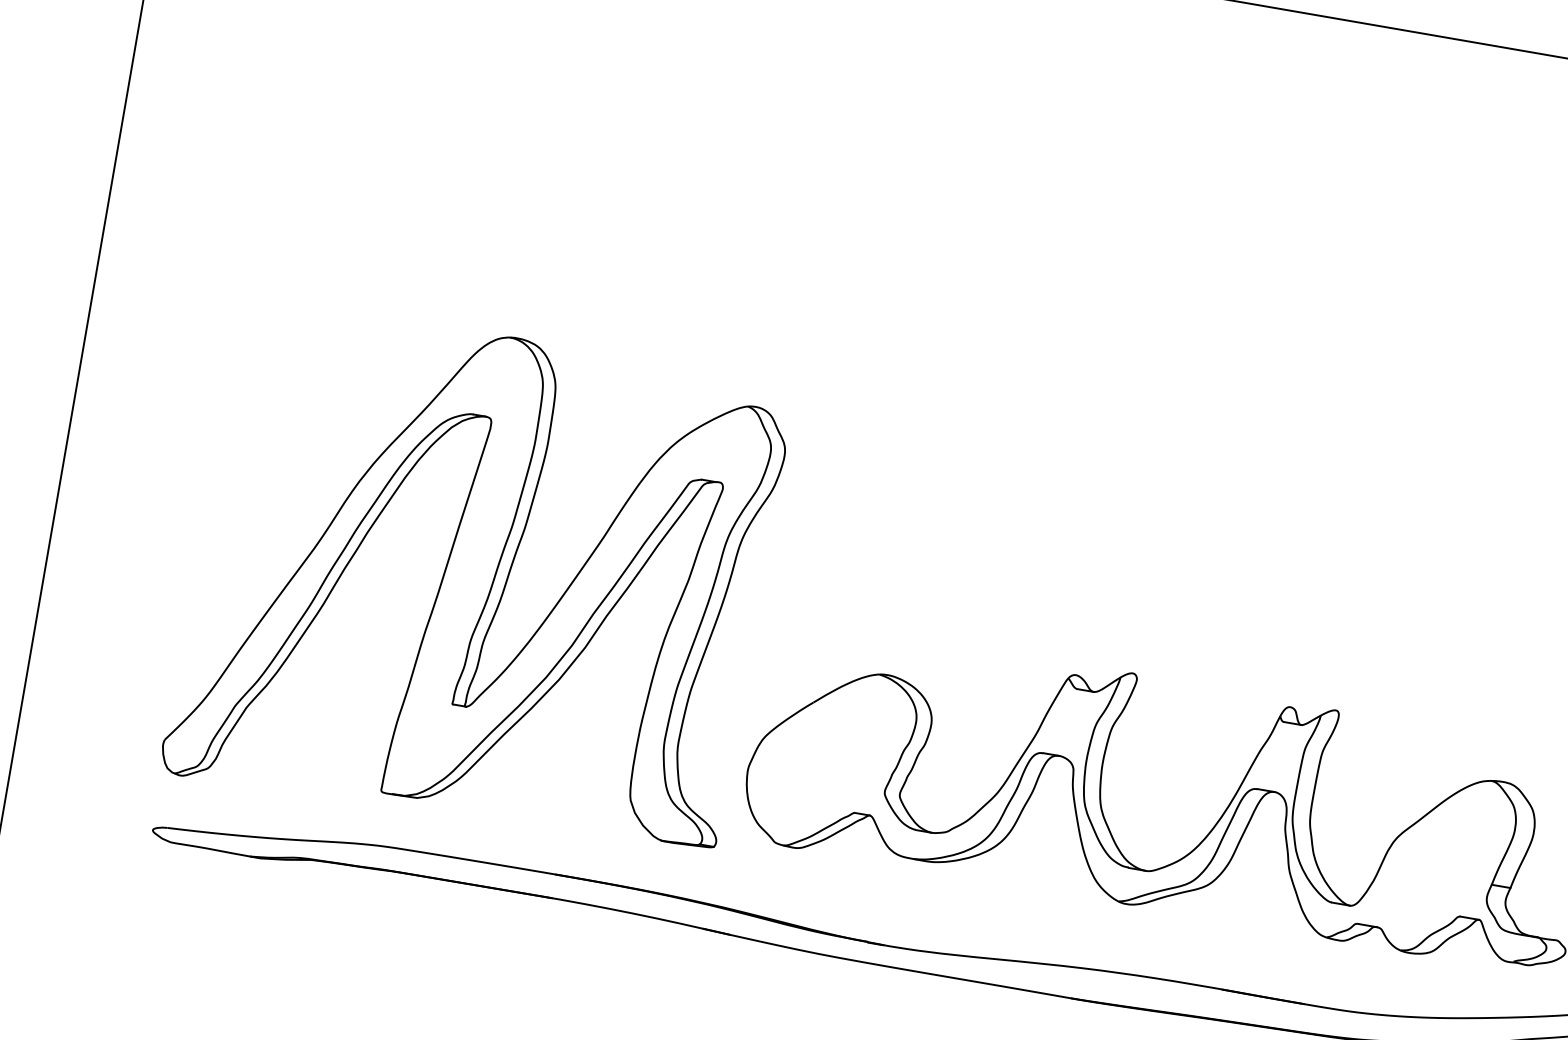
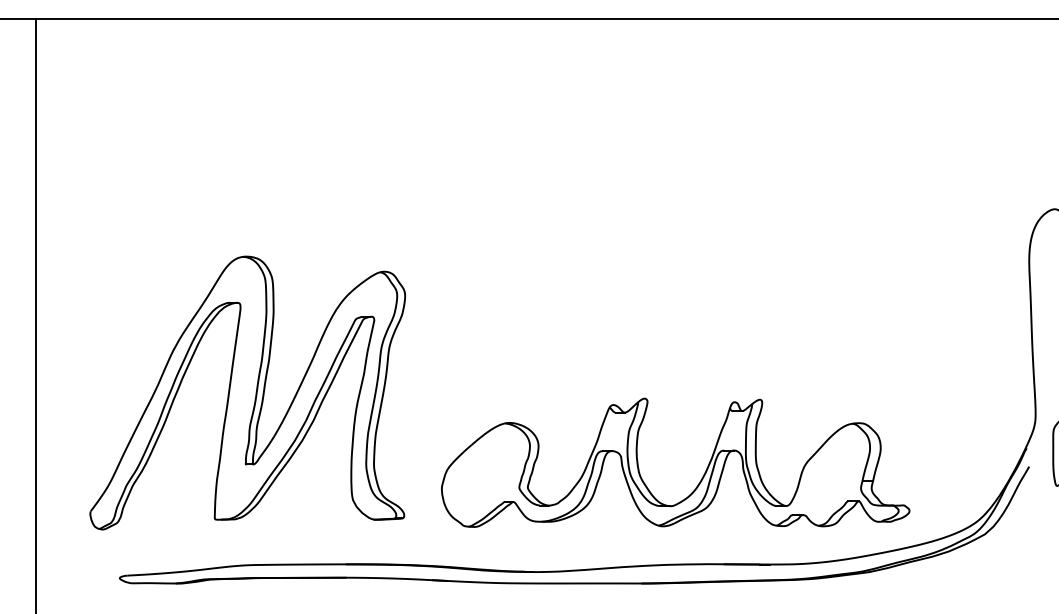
part: (477, 578) -> (247, 392), moved

